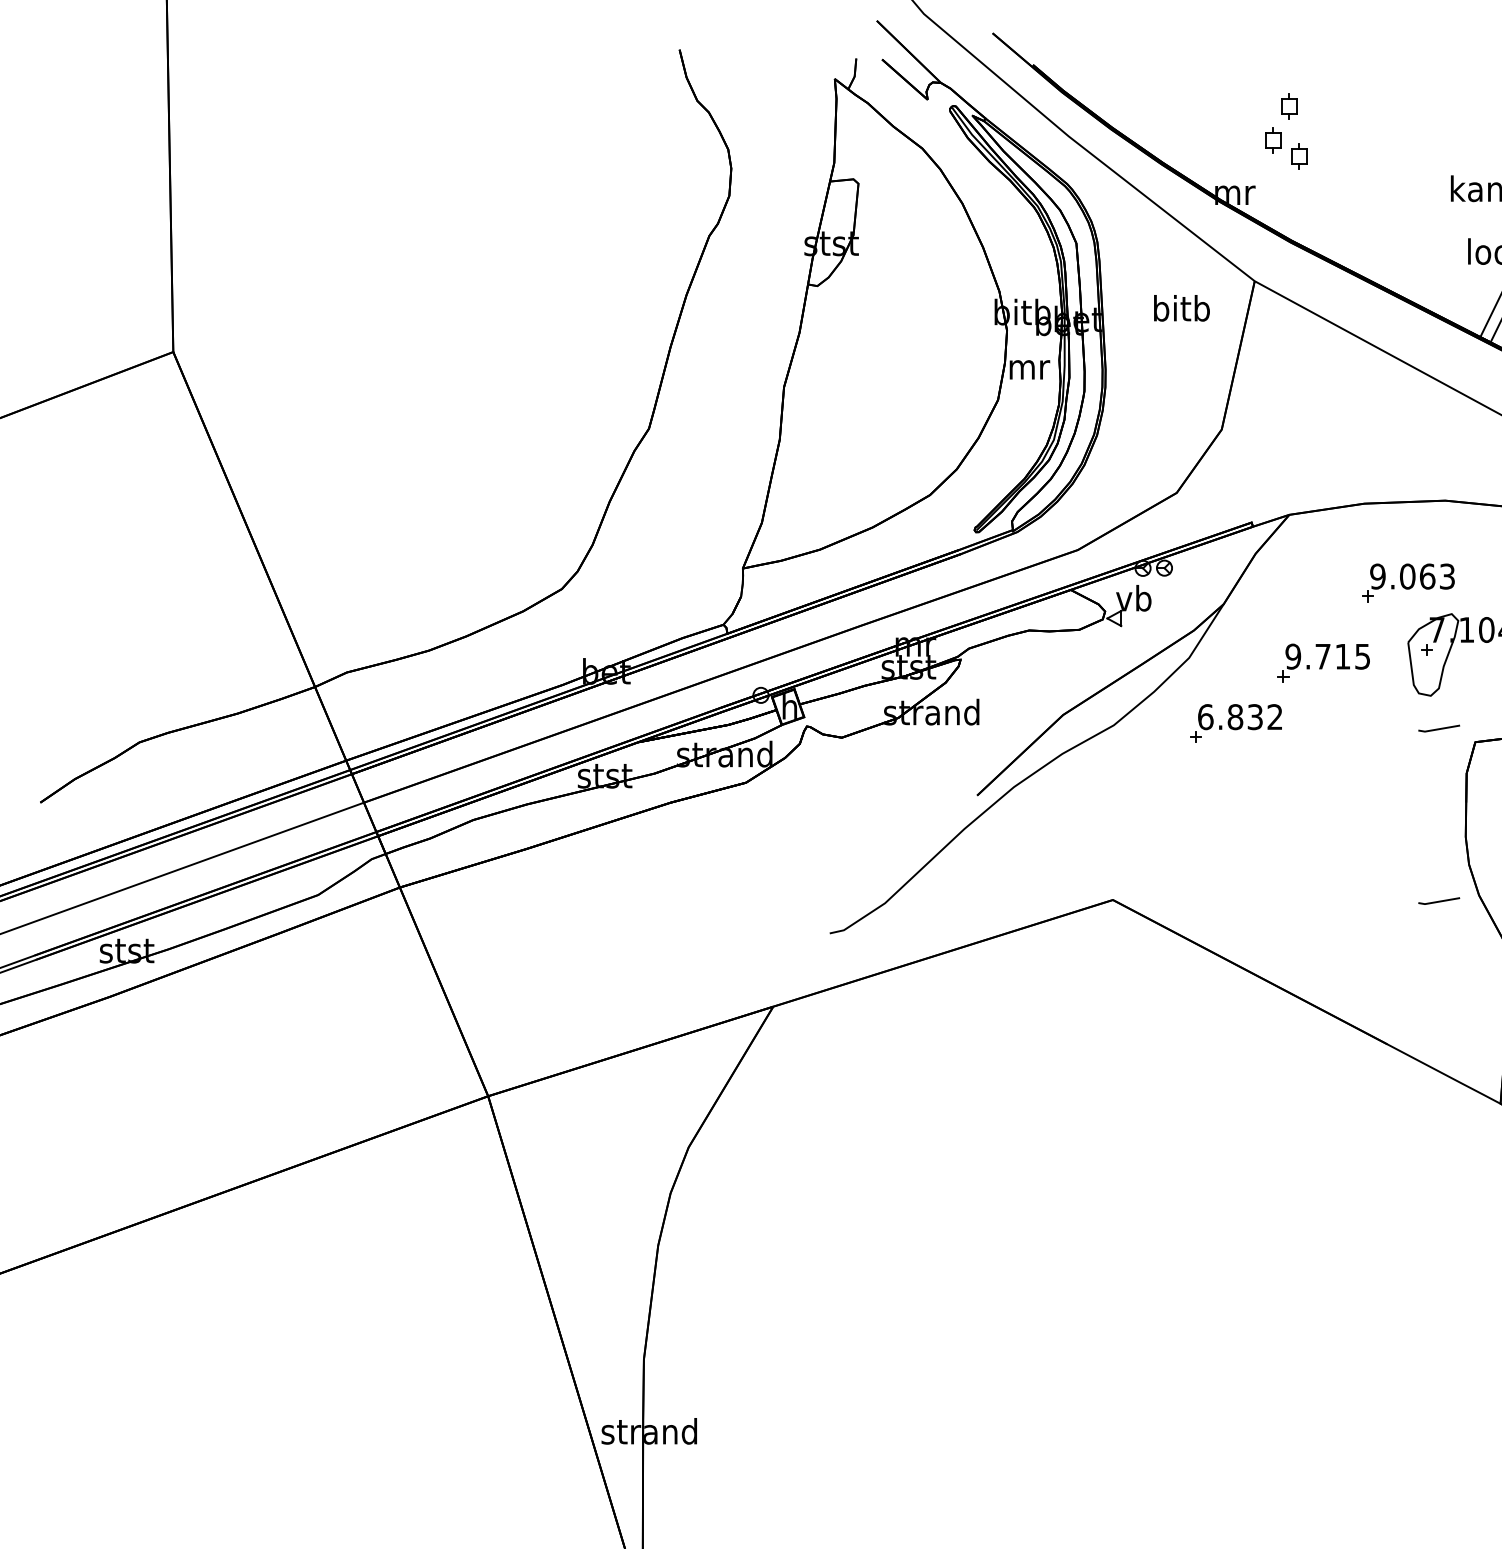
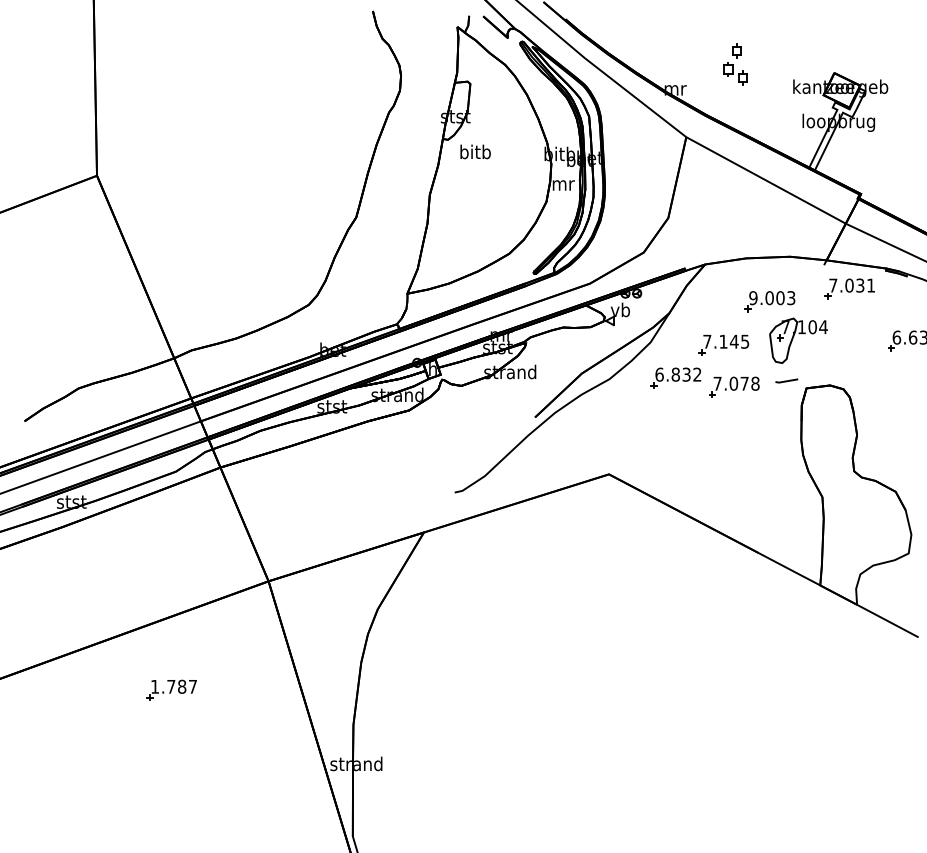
part: (1286, 131) -> (735, 64), moved
text: (1181, 307) -> (475, 151), moved
text: (1427, 575) -> (780, 297), 9.063 -> 9.003
text: (1317, 656) -> (720, 341), 9.715 -> 7.145
part: (1343, 738) -> (734, 386), added
line: (1438, 900) -> (786, 474), removed
part: (310, 1294) -> (171, 689), added

